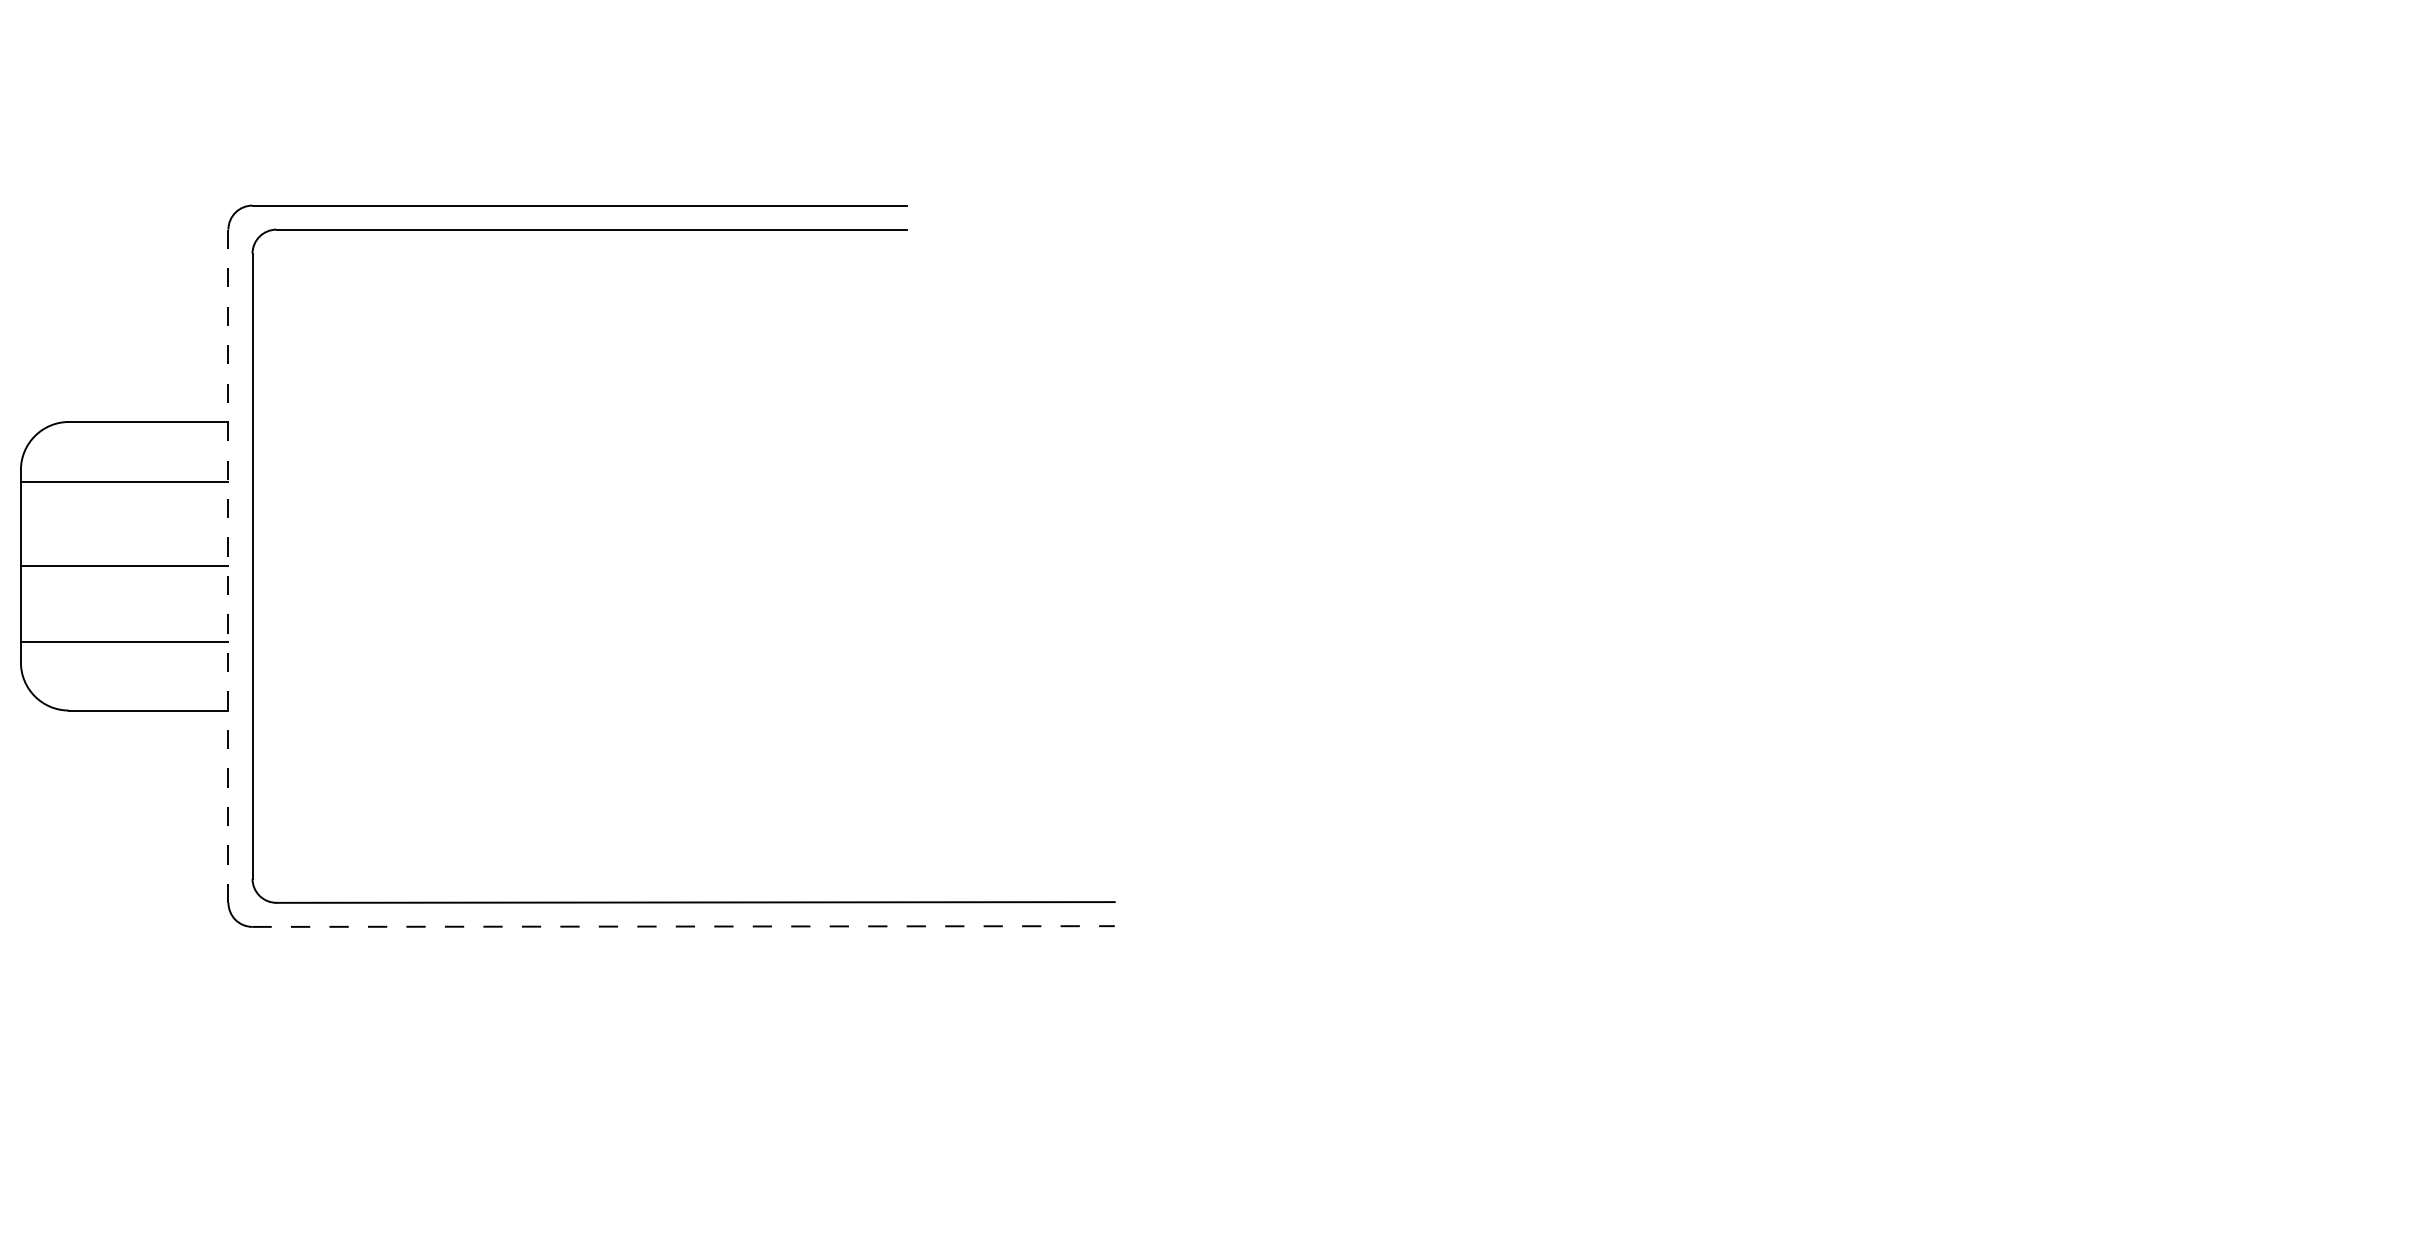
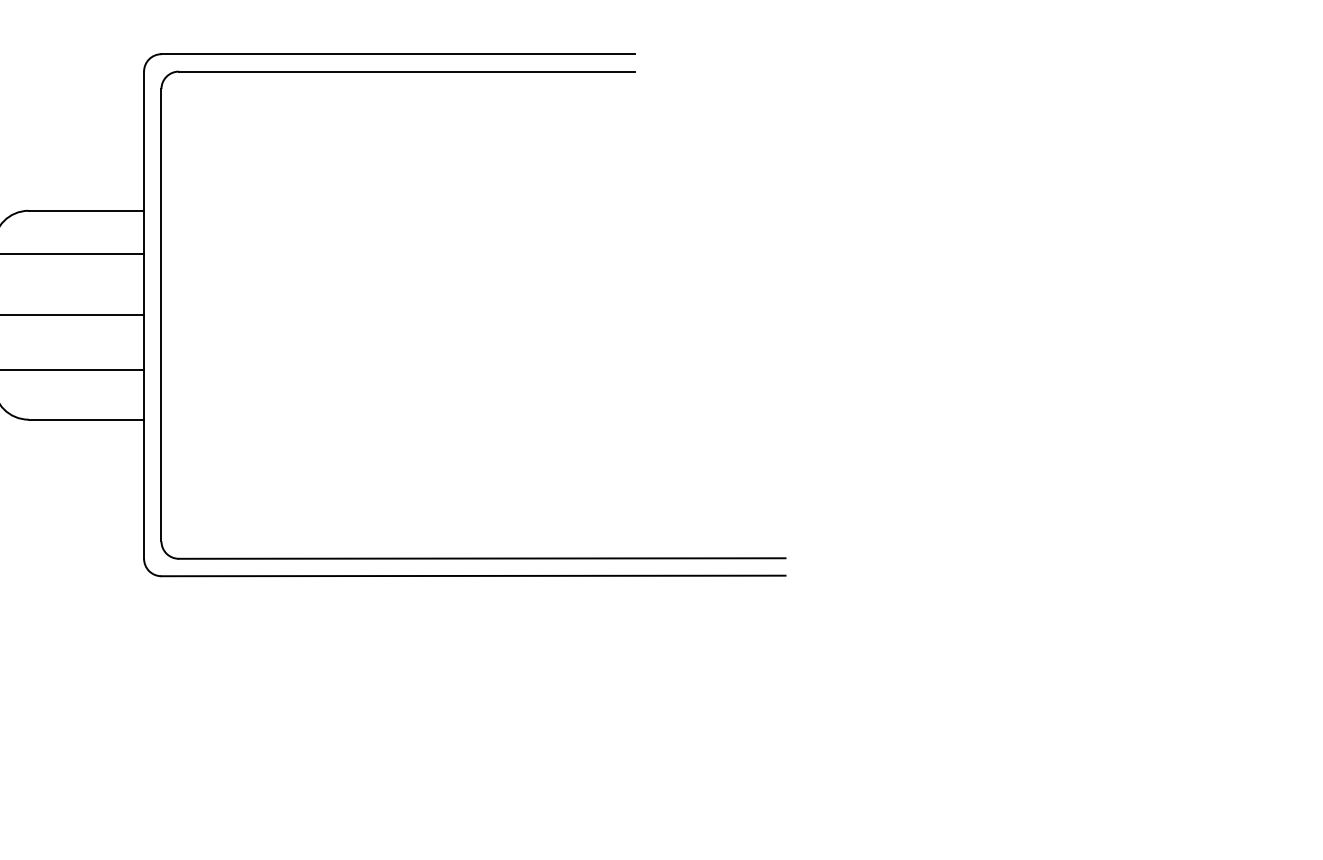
line: (228, 566) -> (144, 315), dashed -> solid
line: (684, 926) -> (474, 575), dashed -> solid

